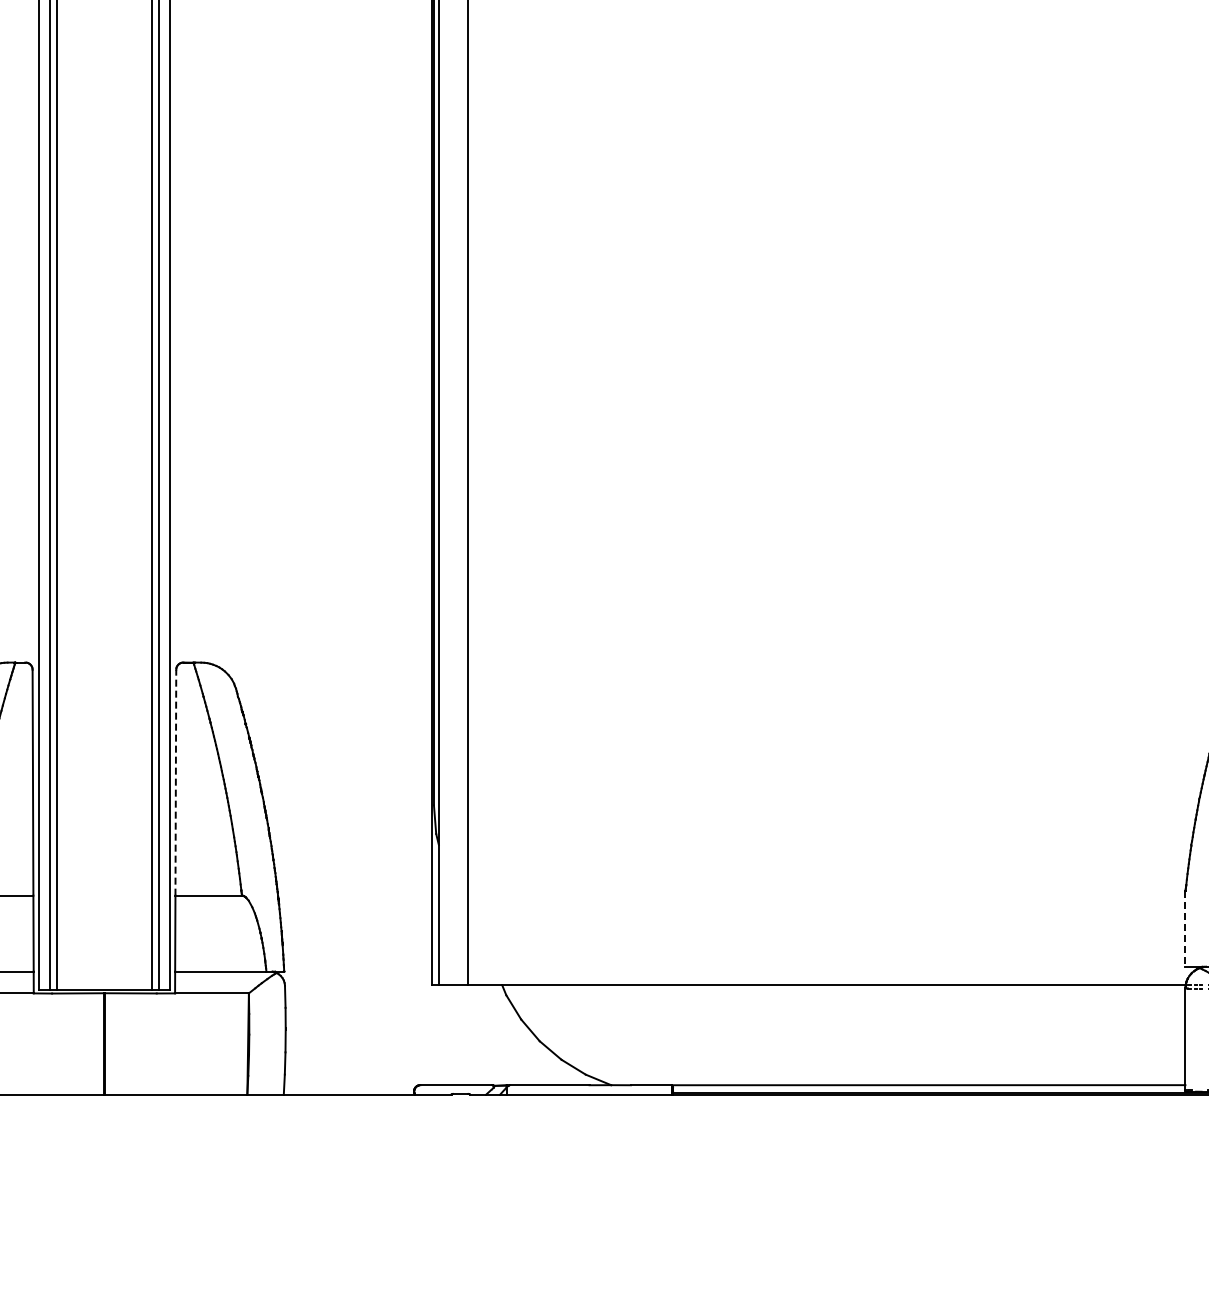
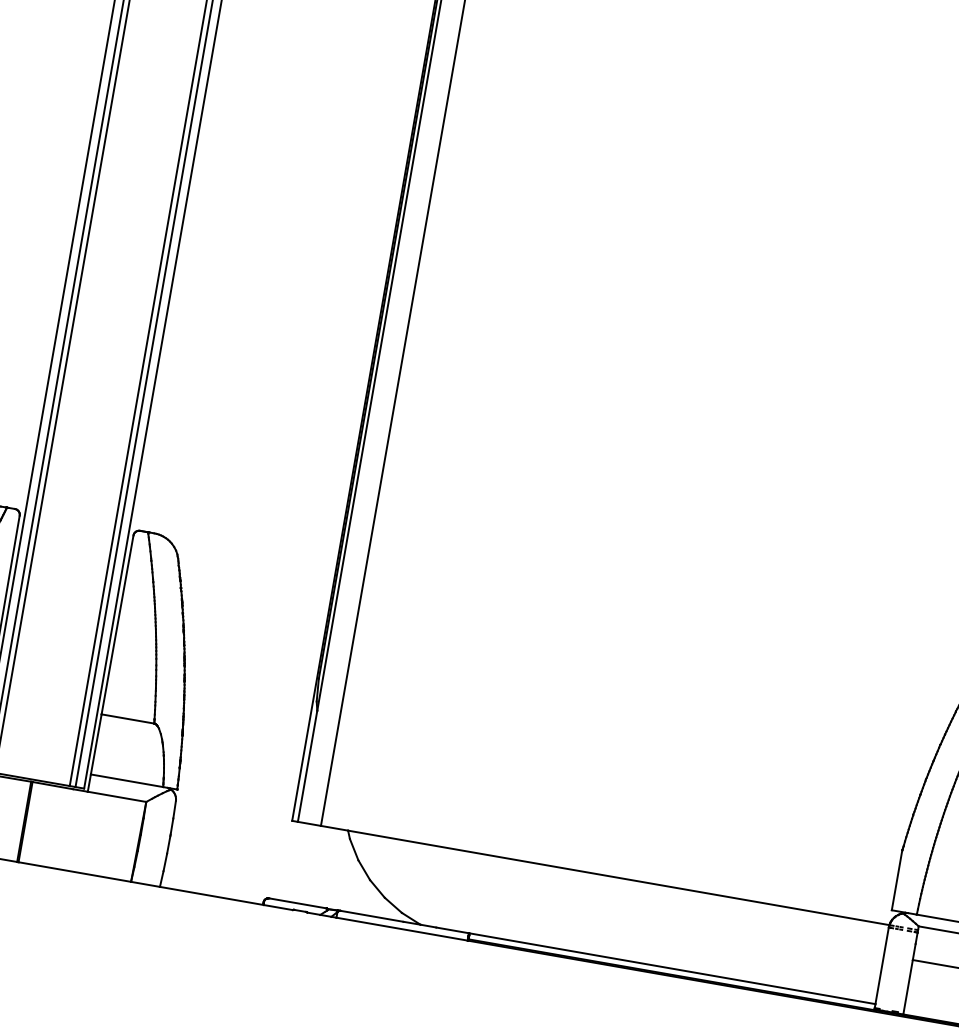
line: (175, 782) -> (117, 624), dashed -> solid
line: (1185, 928) -> (897, 880), dashed -> solid

